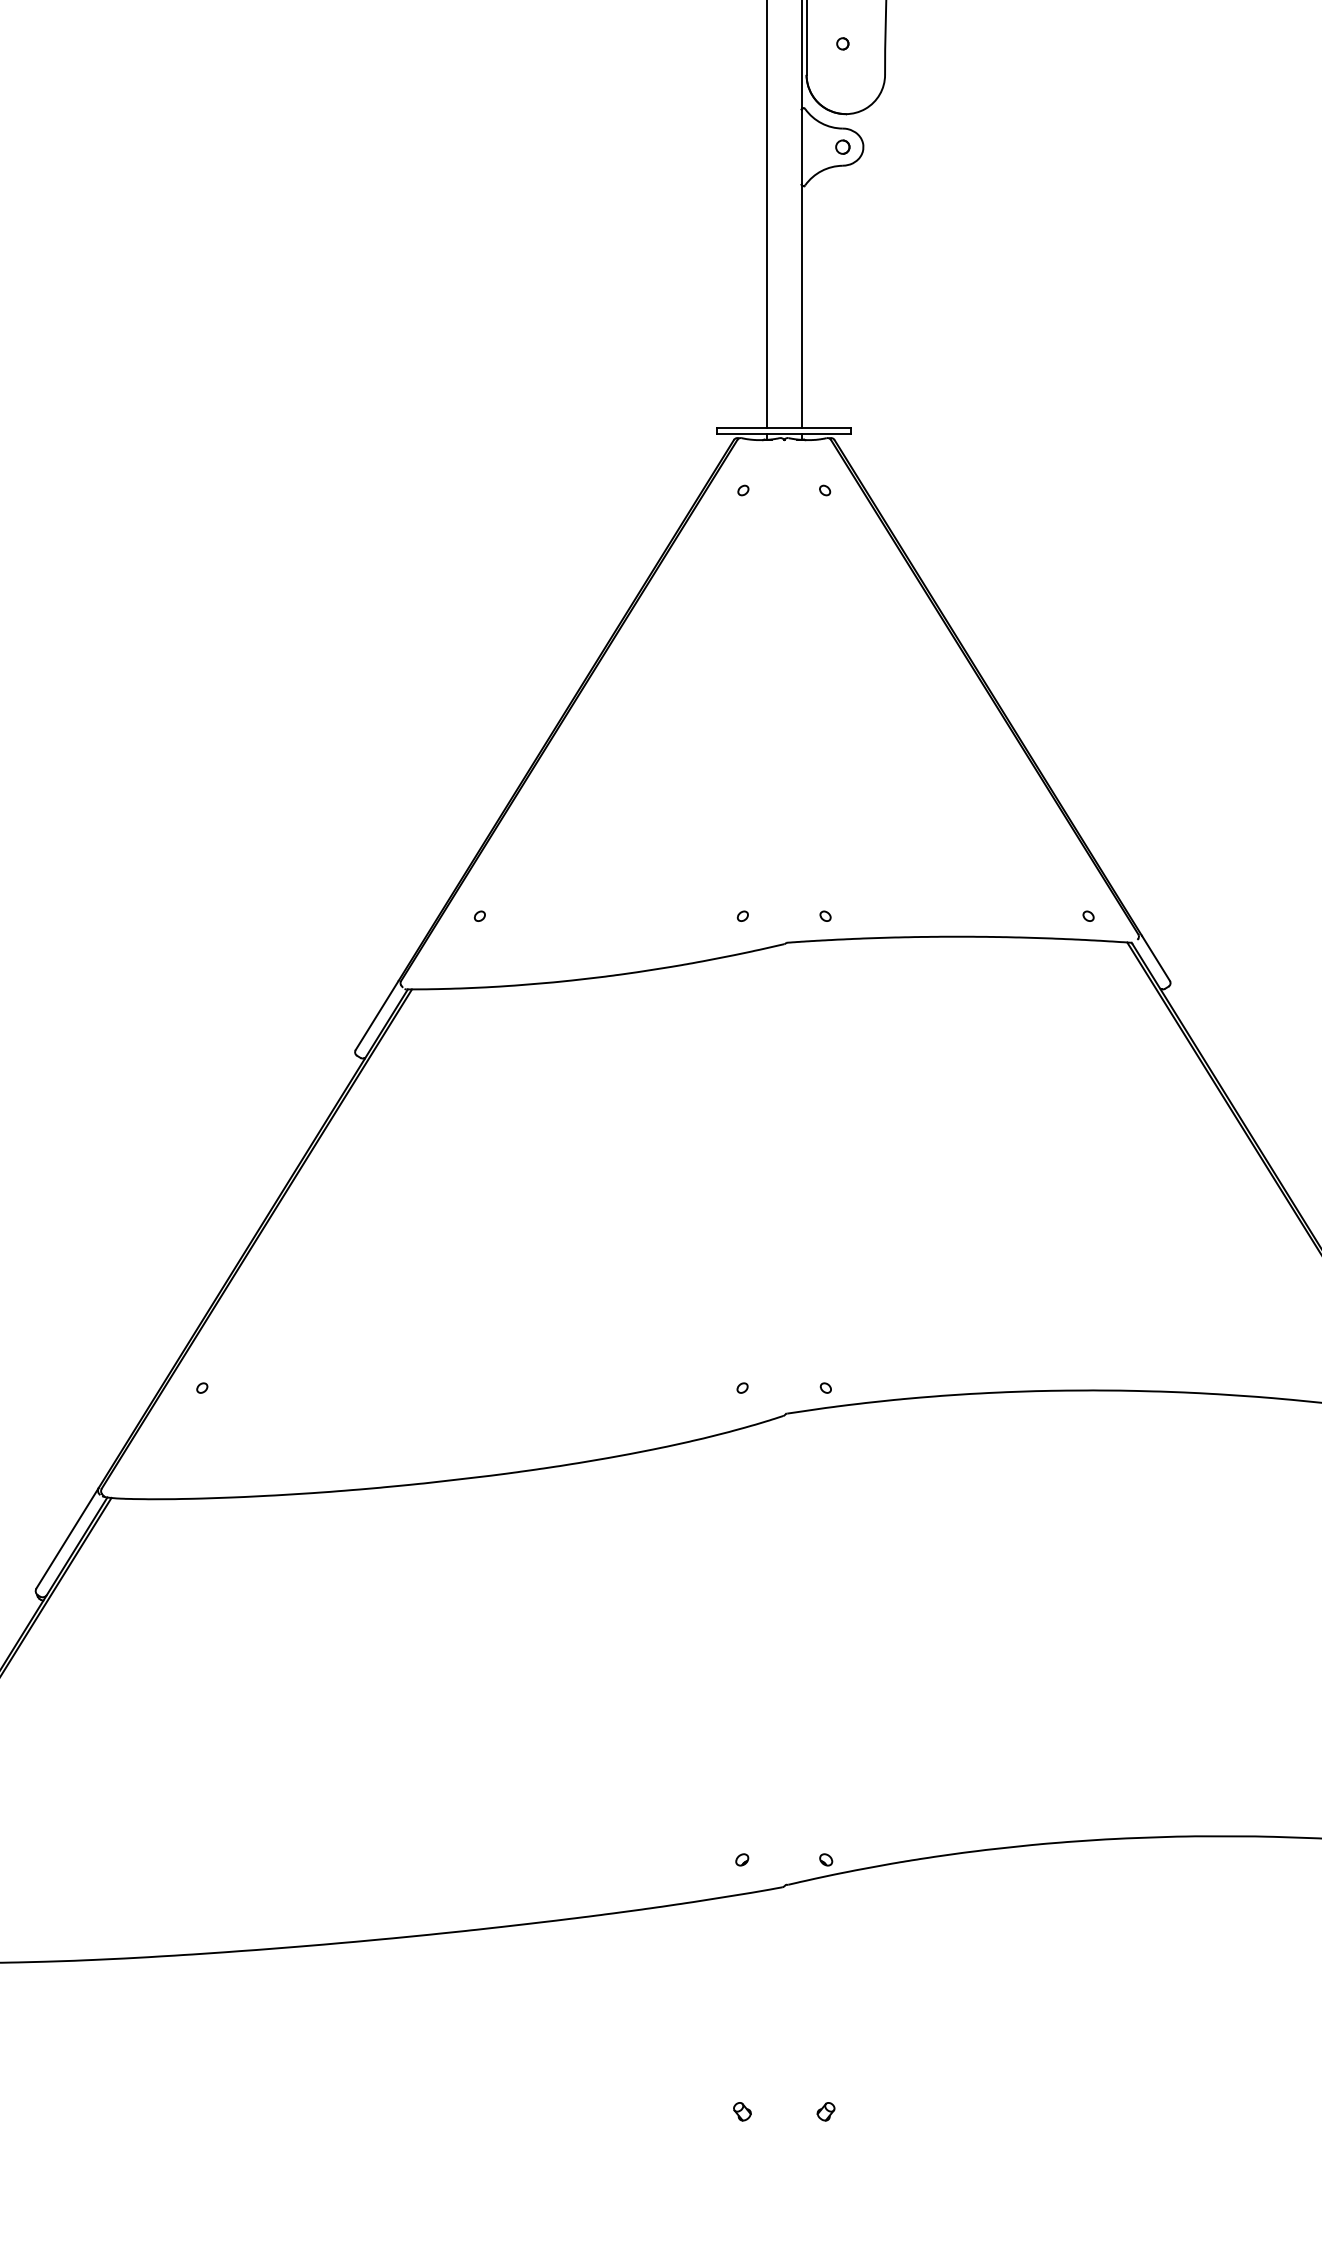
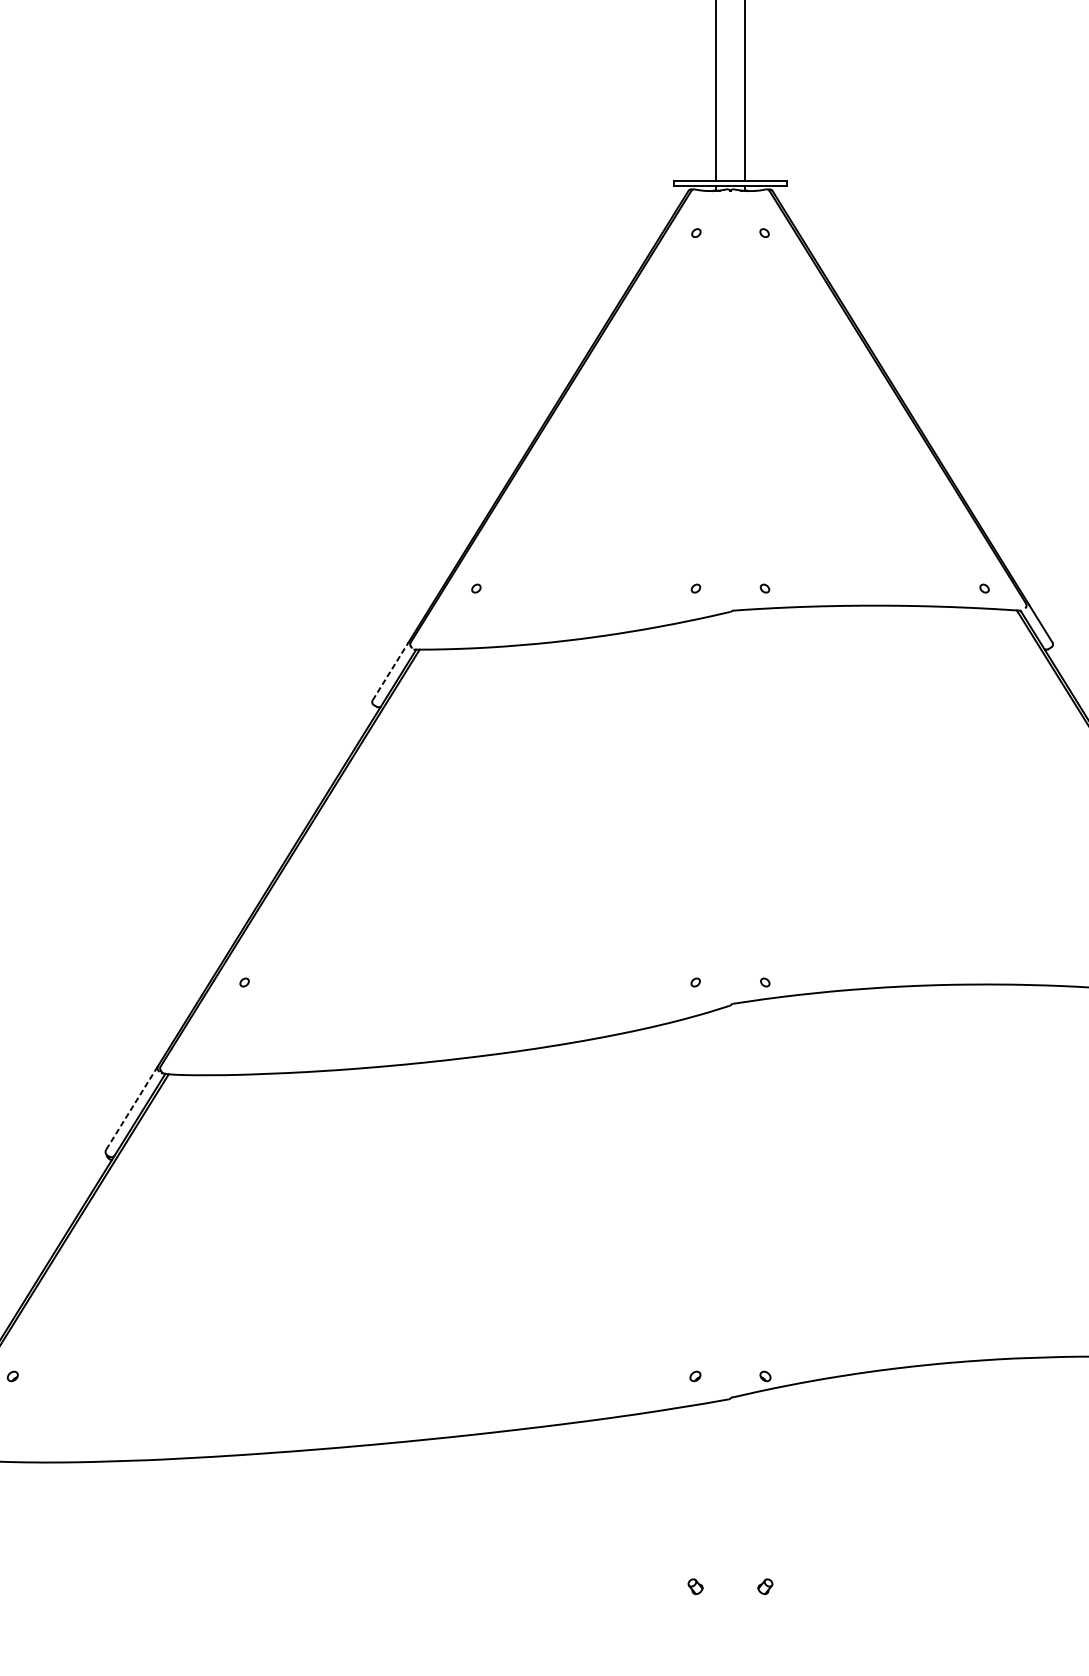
line: (377, 1015) -> (390, 671), solid -> dashed
line: (67, 1537) -> (132, 1107), solid -> dashed

